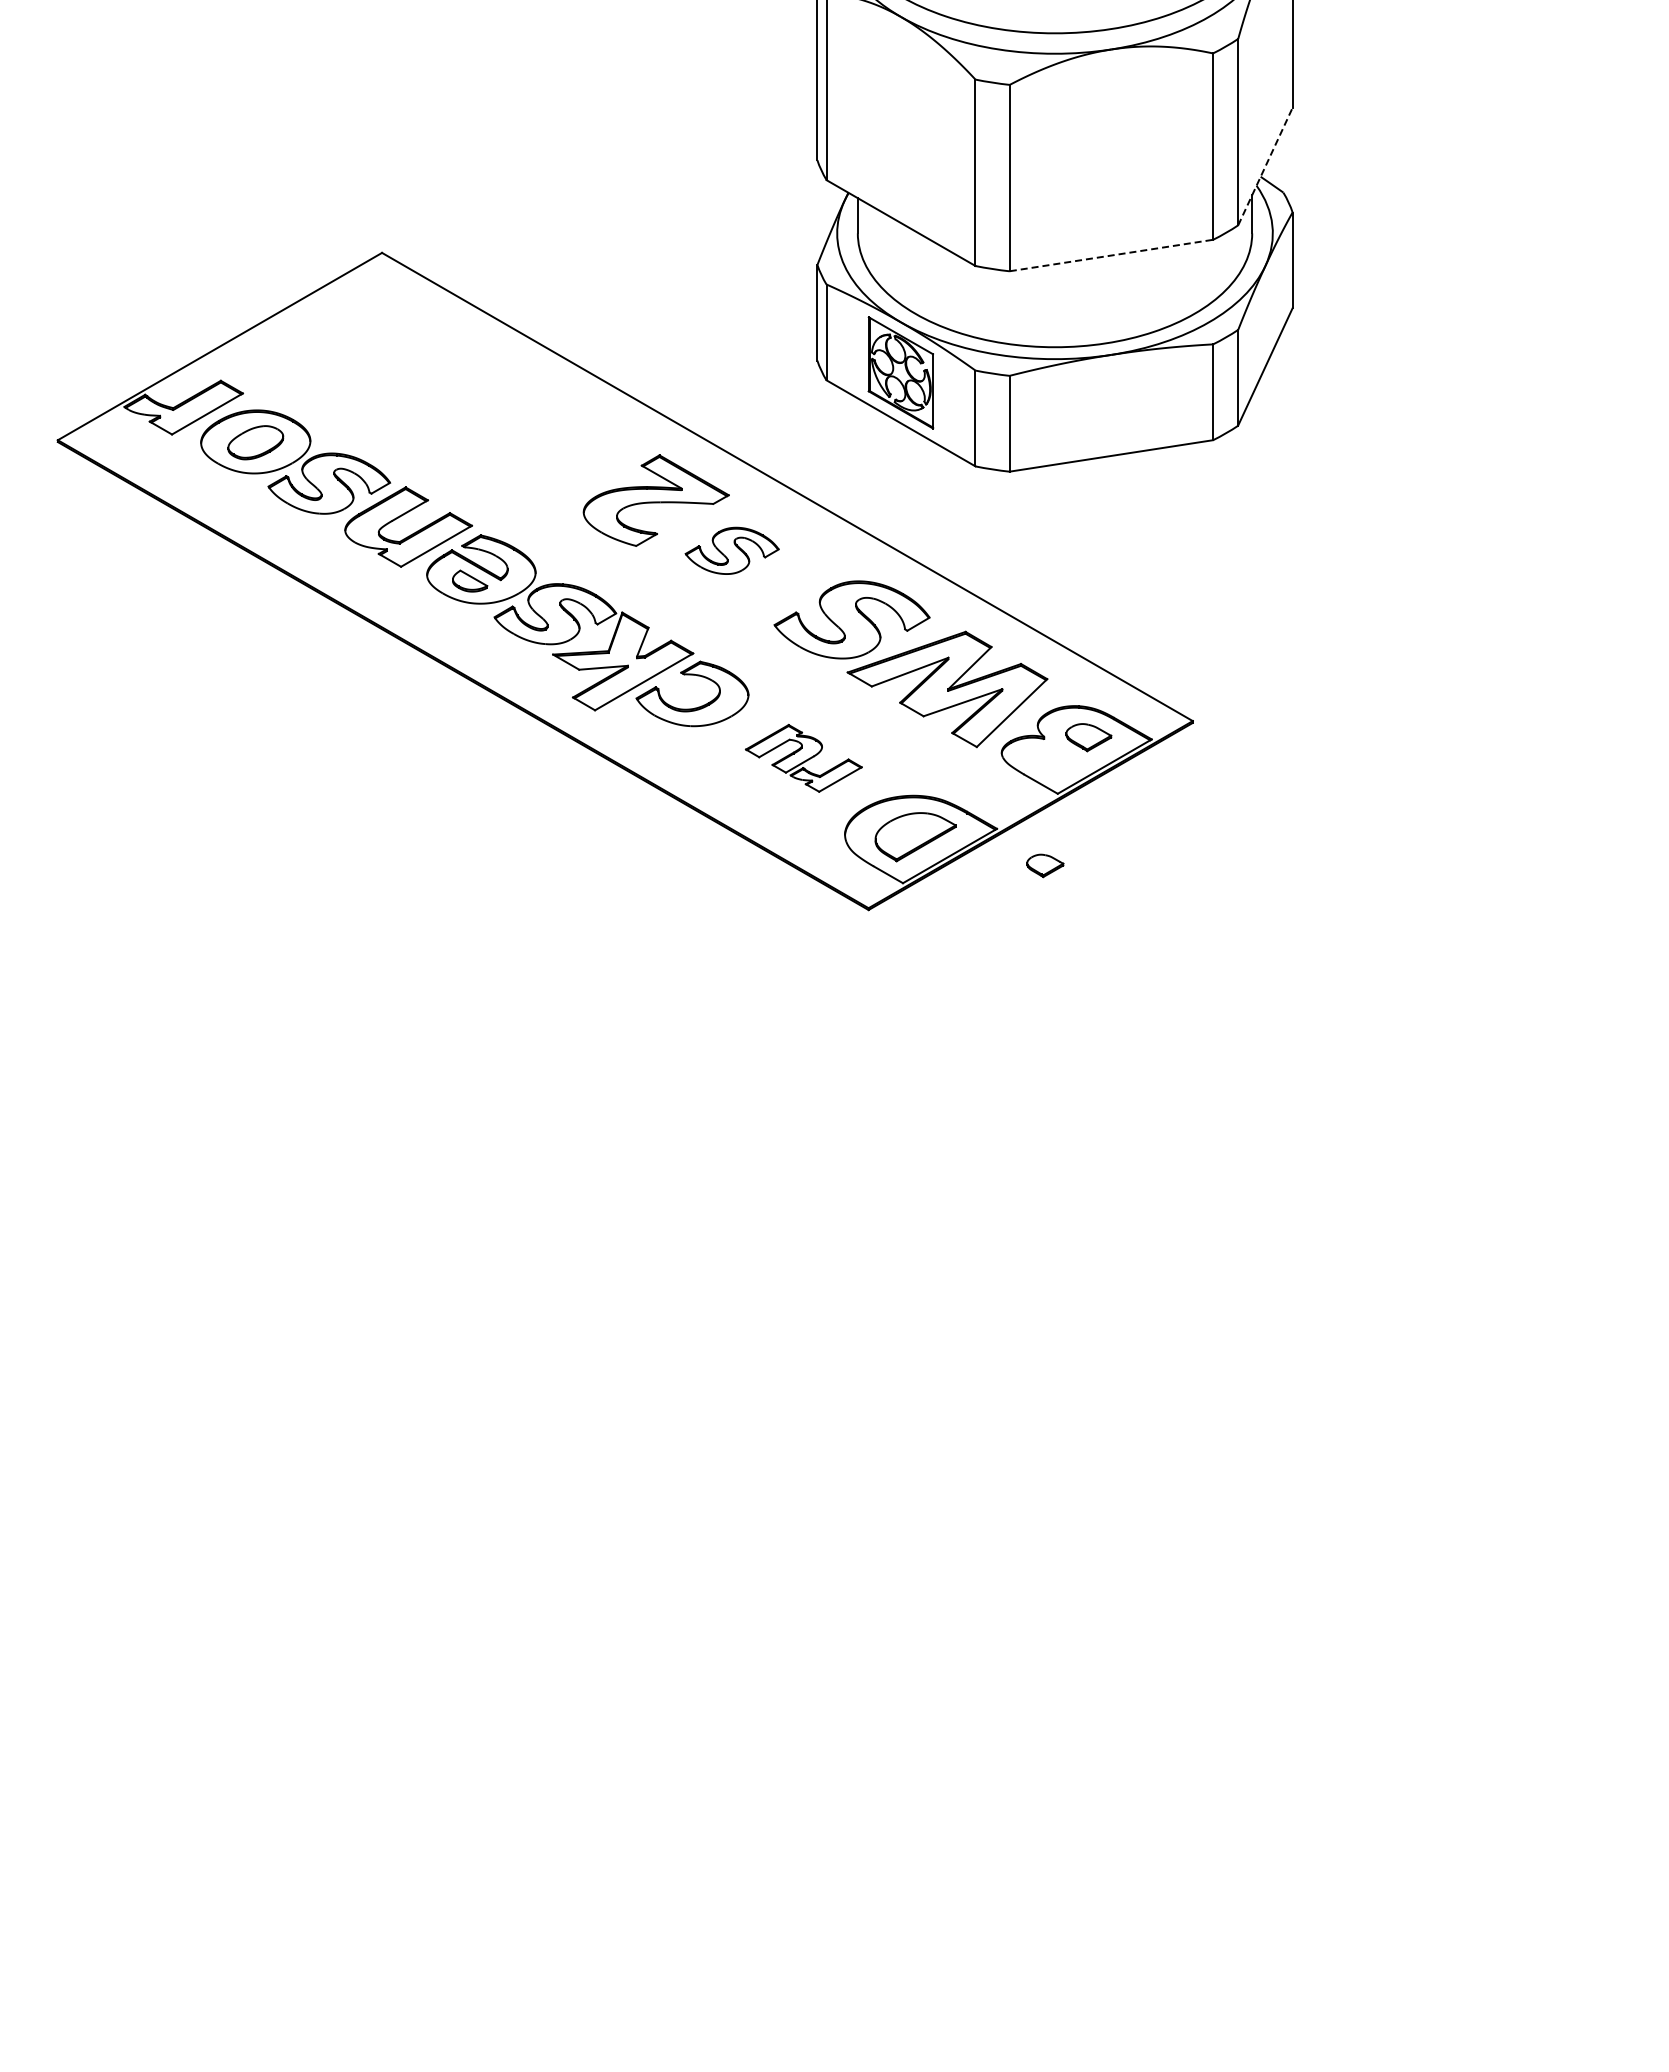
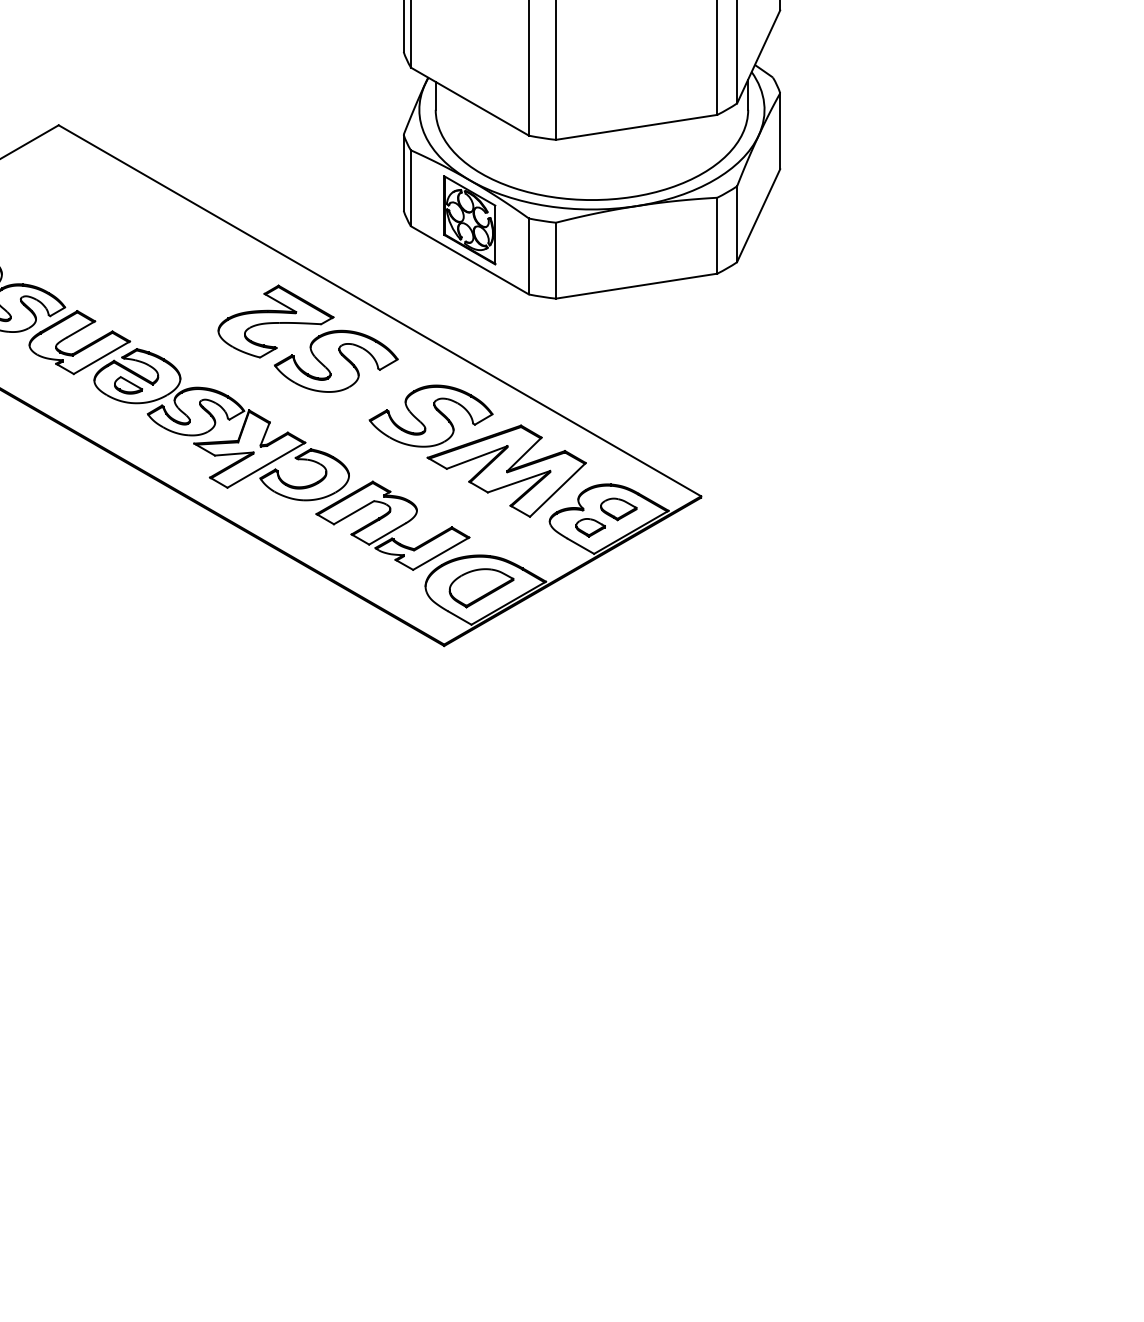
line: (1265, 166) -> (758, 56), dashed -> solid
line: (1111, 255) -> (636, 127), dashed -> solid
part: (731, 550) -> (335, 361), size x1.67
part: (803, 758) -> (392, 525), size x1.67
part: (1045, 865) -> (590, 527), moved

